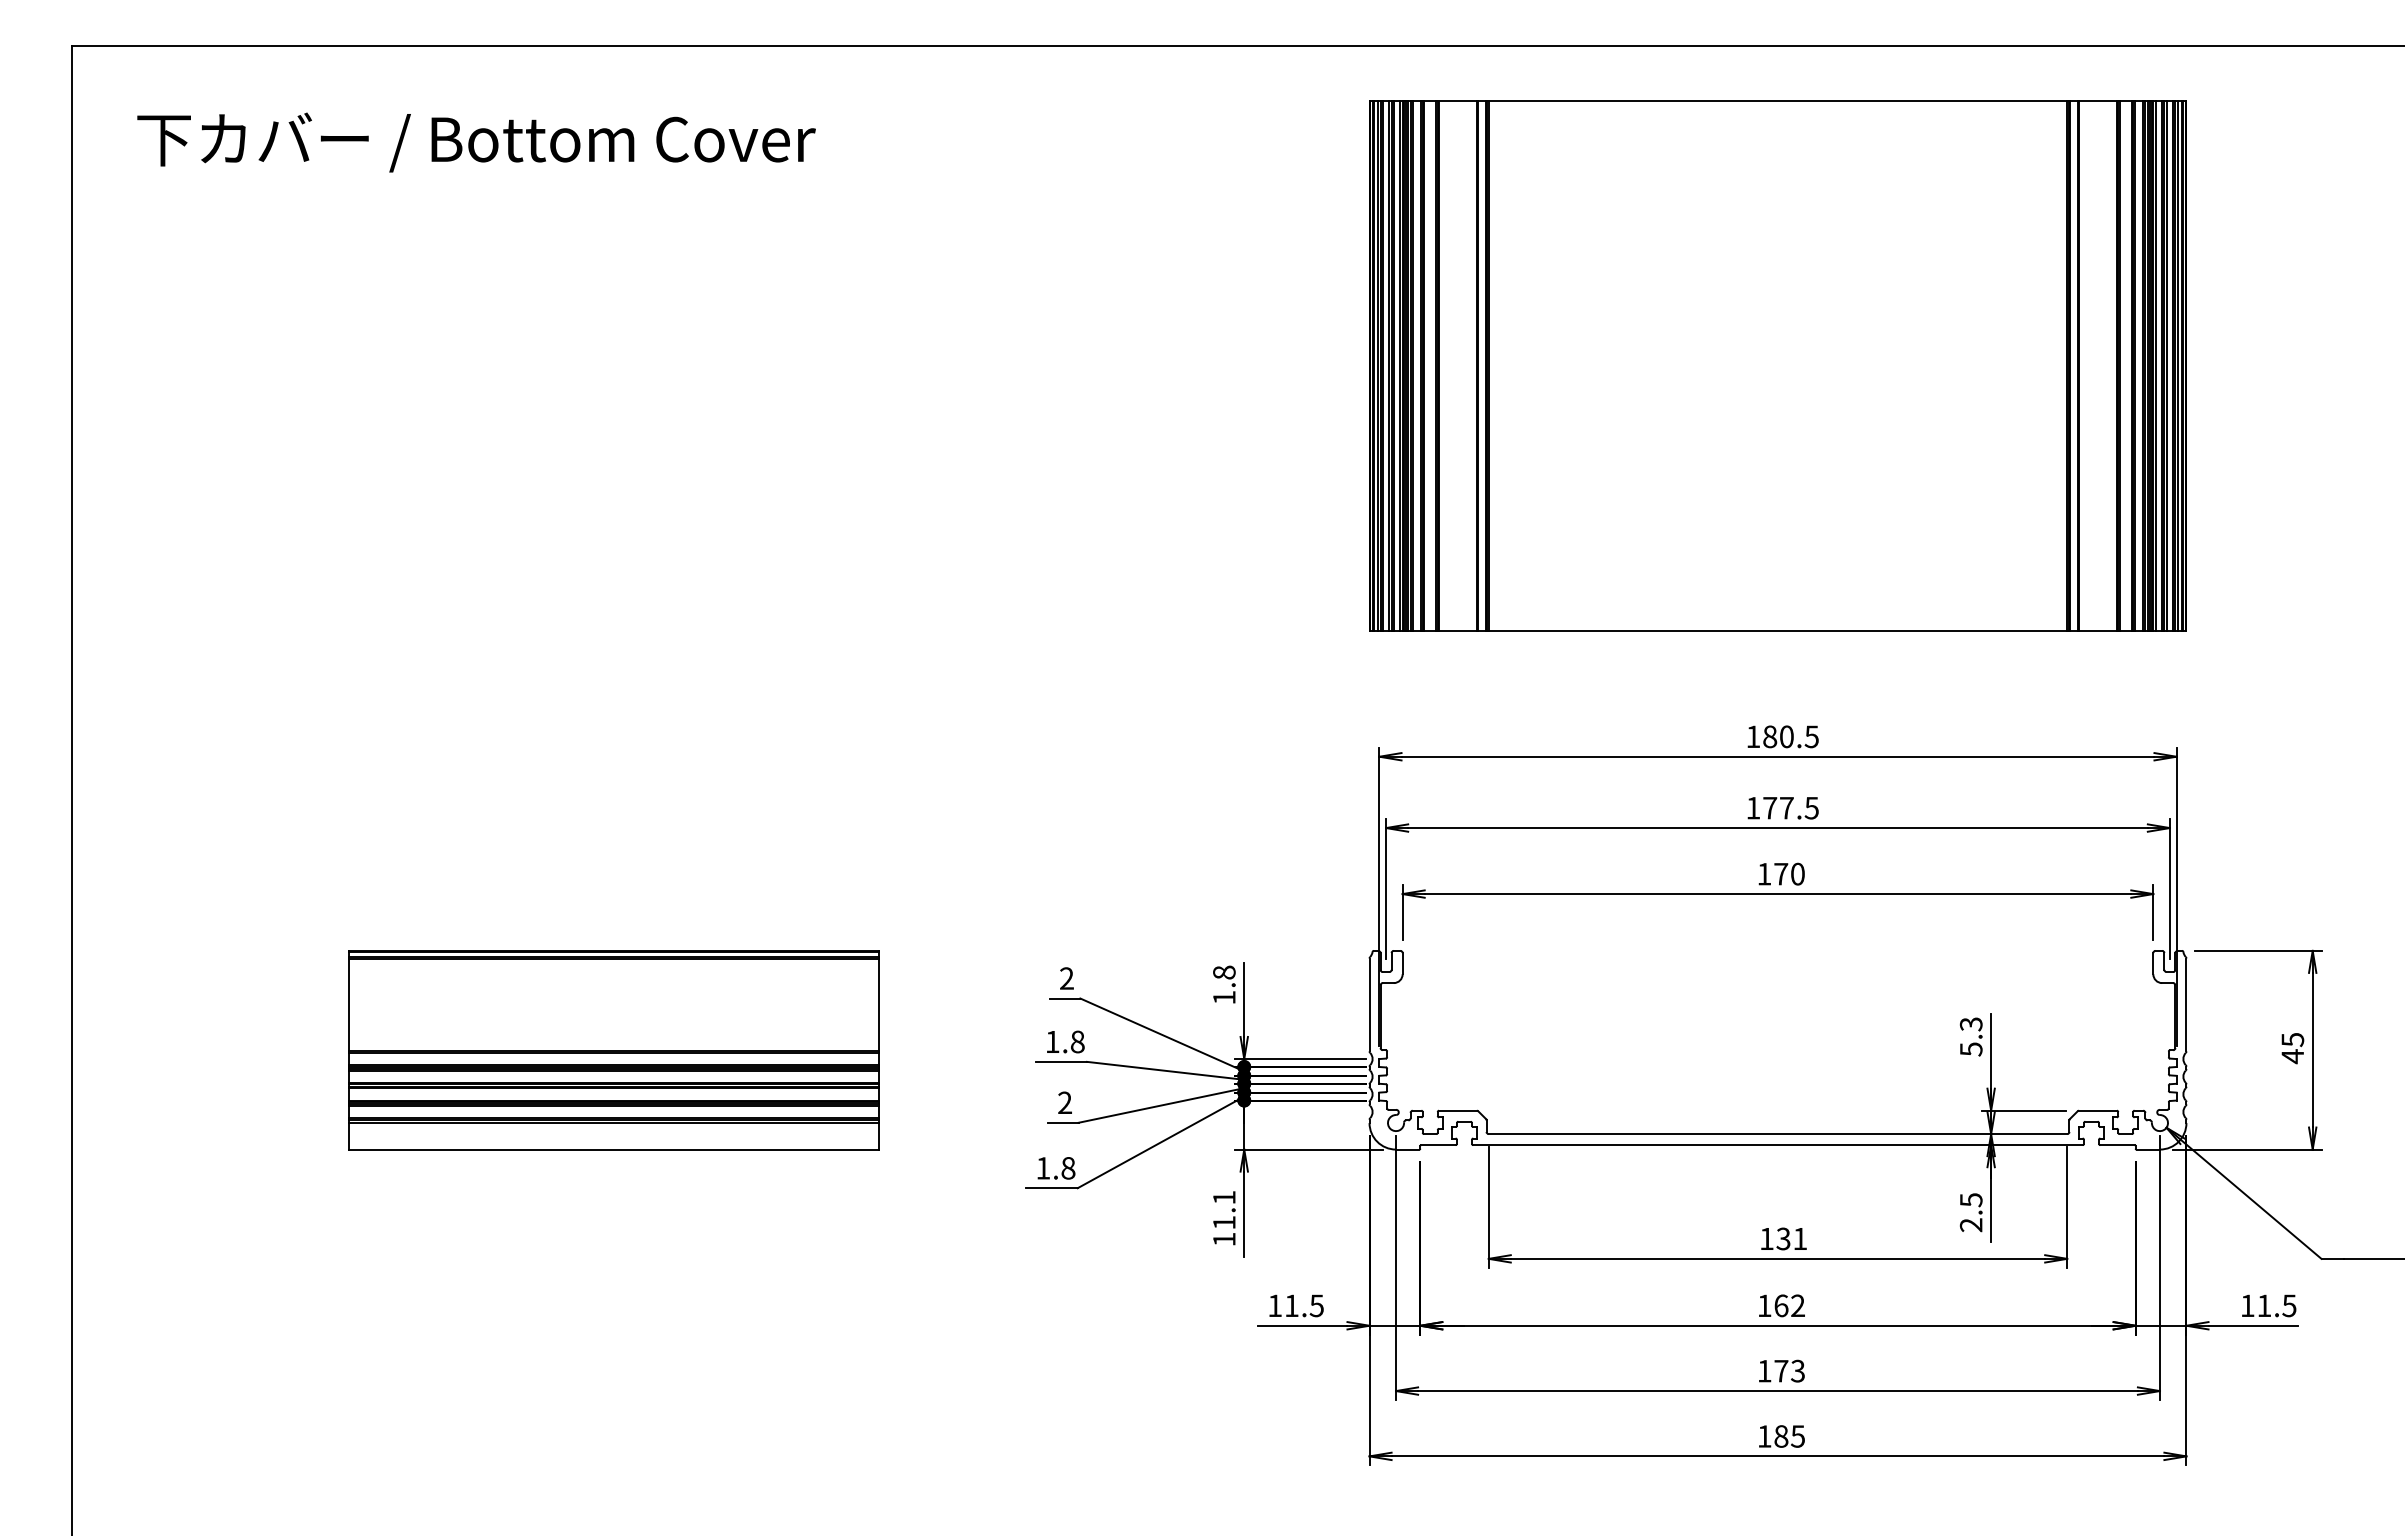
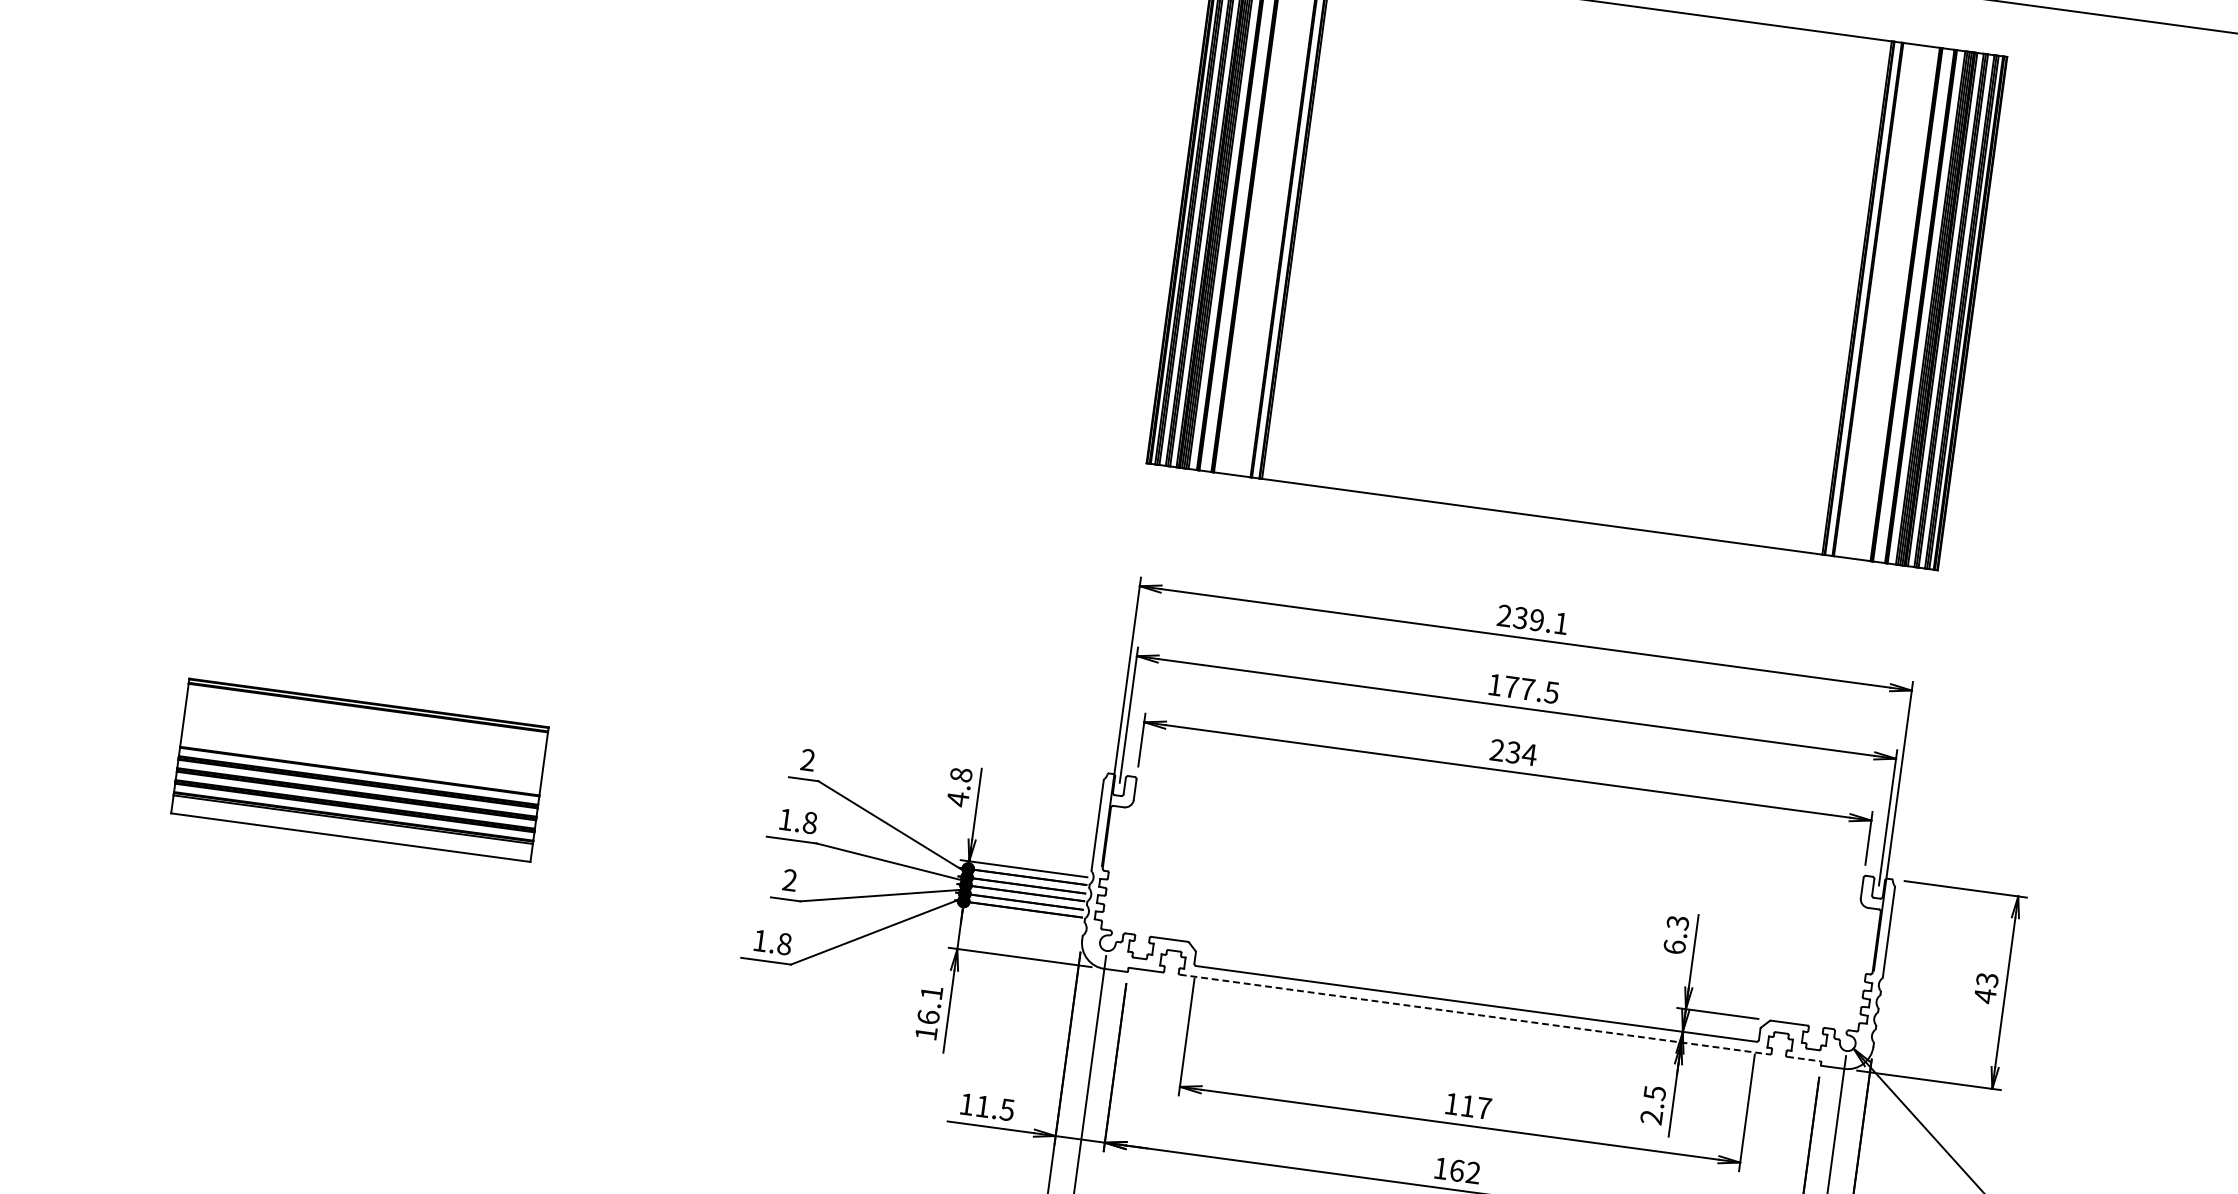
text: (1782, 736) -> (1532, 619), 180.5 -> 239.1
text: (1781, 873) -> (1513, 751), 170 -> 234
text: (1224, 997) -> (958, 799), 1.8 -> 4.8
text: (2292, 1039) -> (1987, 979), 45 -> 43
text: (1970, 1049) -> (1673, 947), 5.3 -> 6.3
part: (613, 1050) -> (359, 770), size x0.7
line: (1777, 1145) -> (1474, 1014), solid -> dashed
line: (2118, 1145) -> (1804, 1059), solid -> dashed
text: (1224, 1222) -> (928, 1017), 11.1 -> 16.1
text: (1791, 1238) -> (1475, 1106), 131 -> 117

